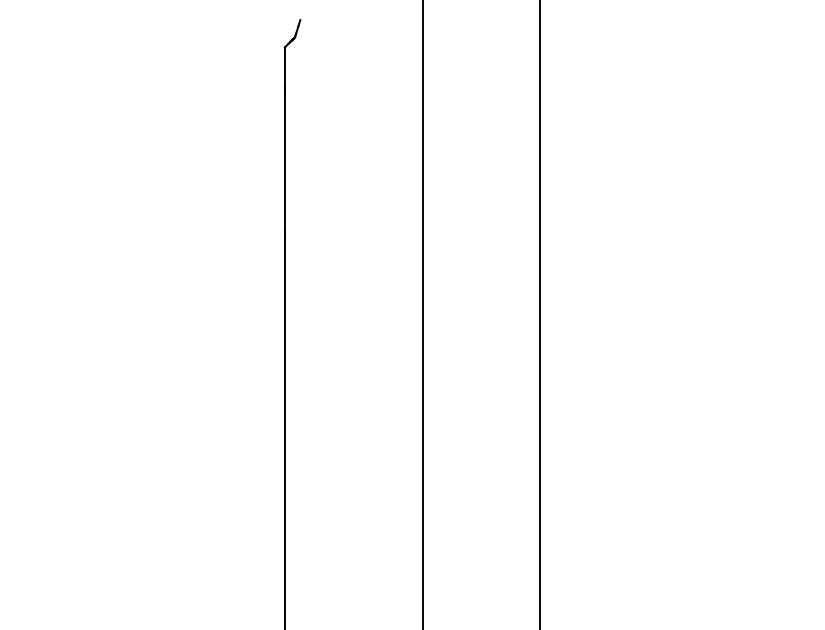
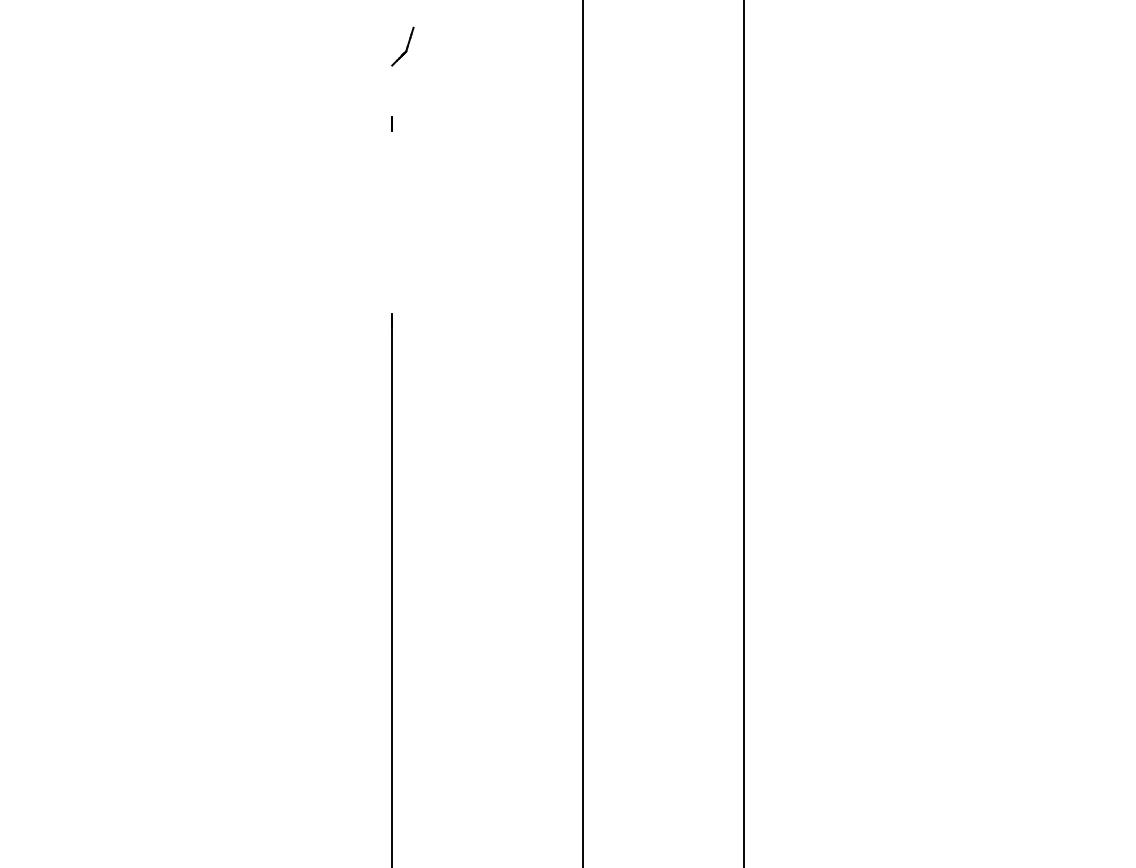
line: (285, 65) -> (392, 90), removed
line: (285, 161) -> (392, 222), removed

